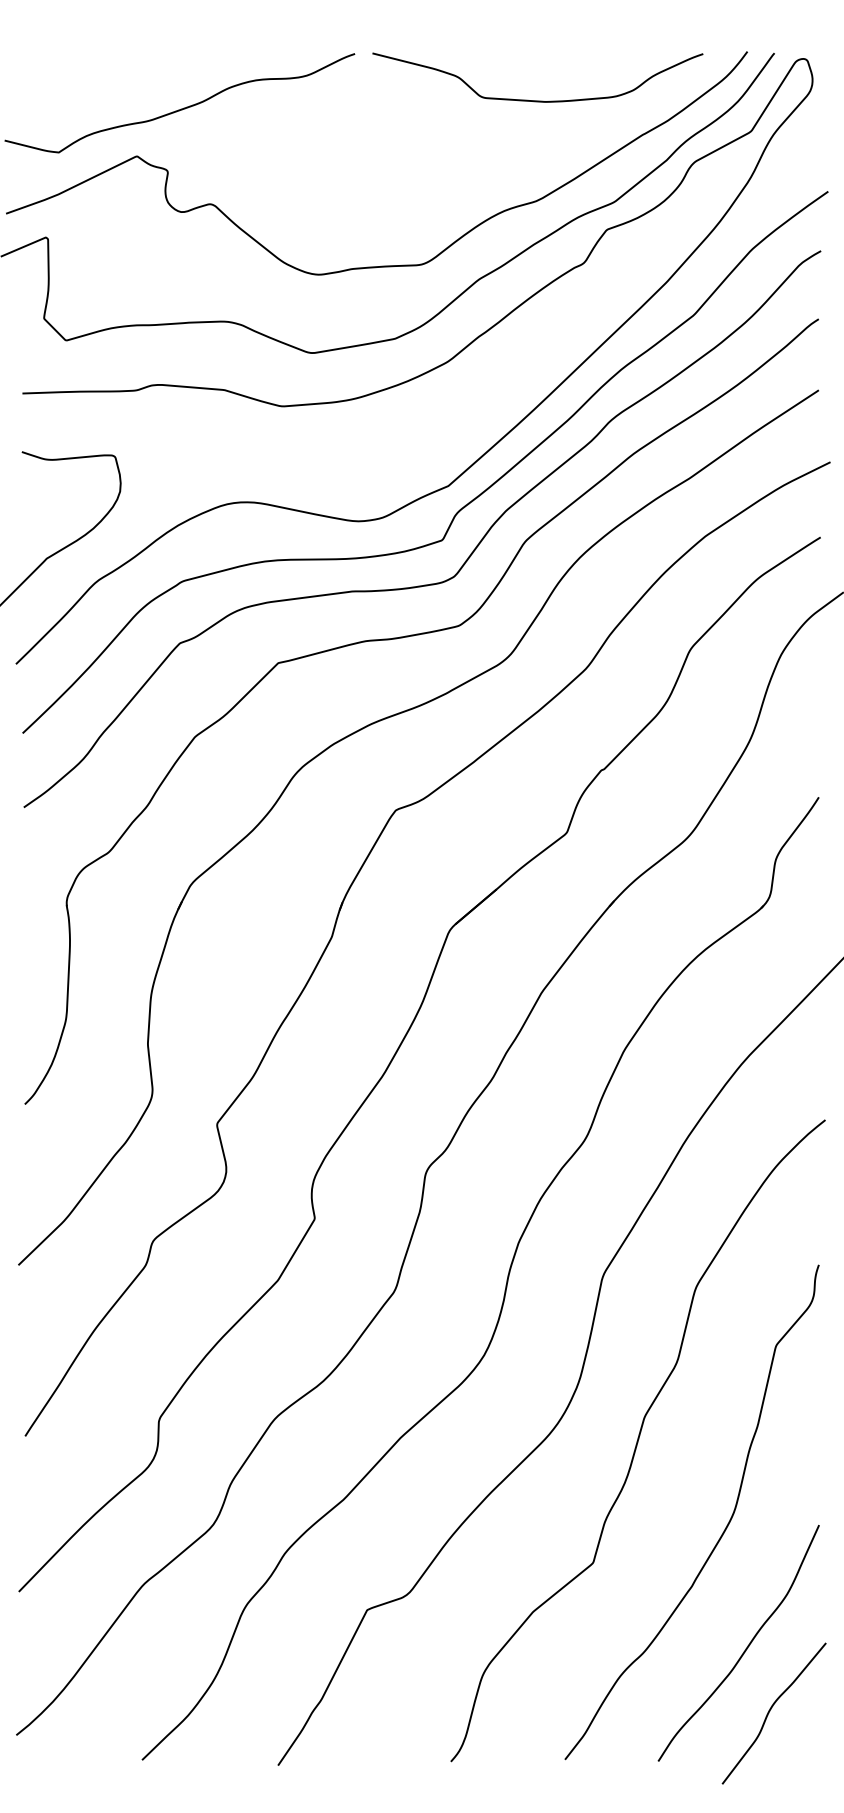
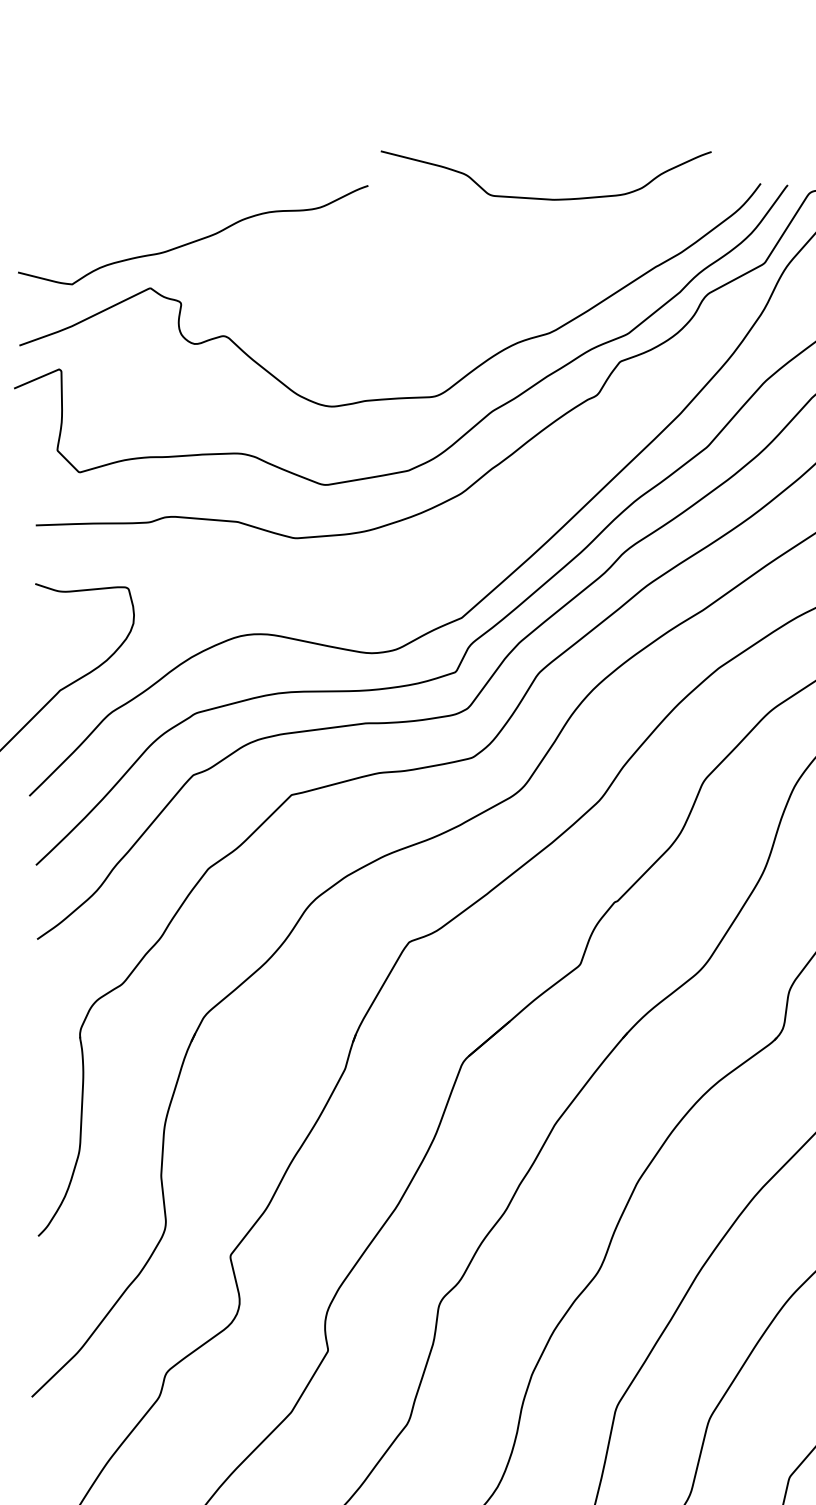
curve: (537, 100) -> (545, 198), moved

